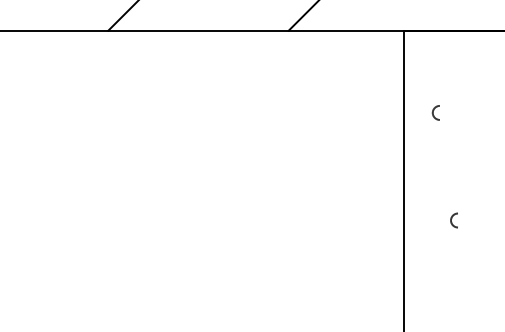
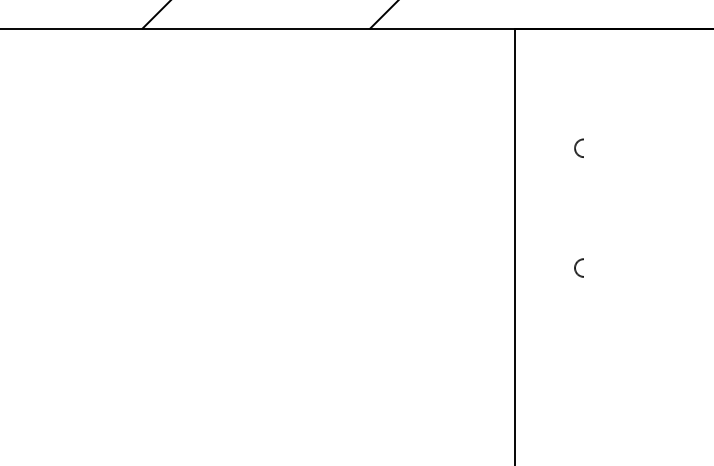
arc: (433, 111) -> (576, 146), moved

